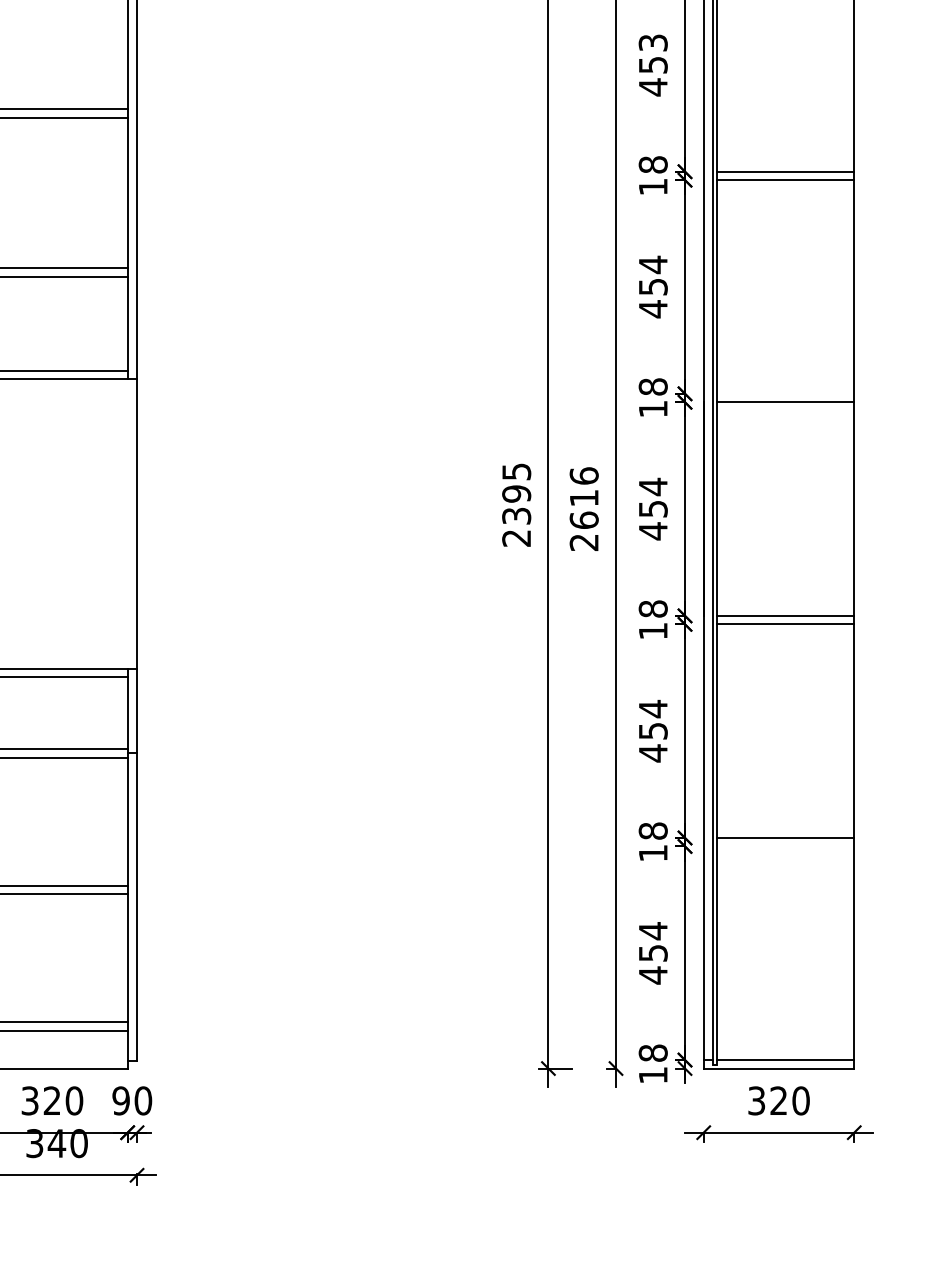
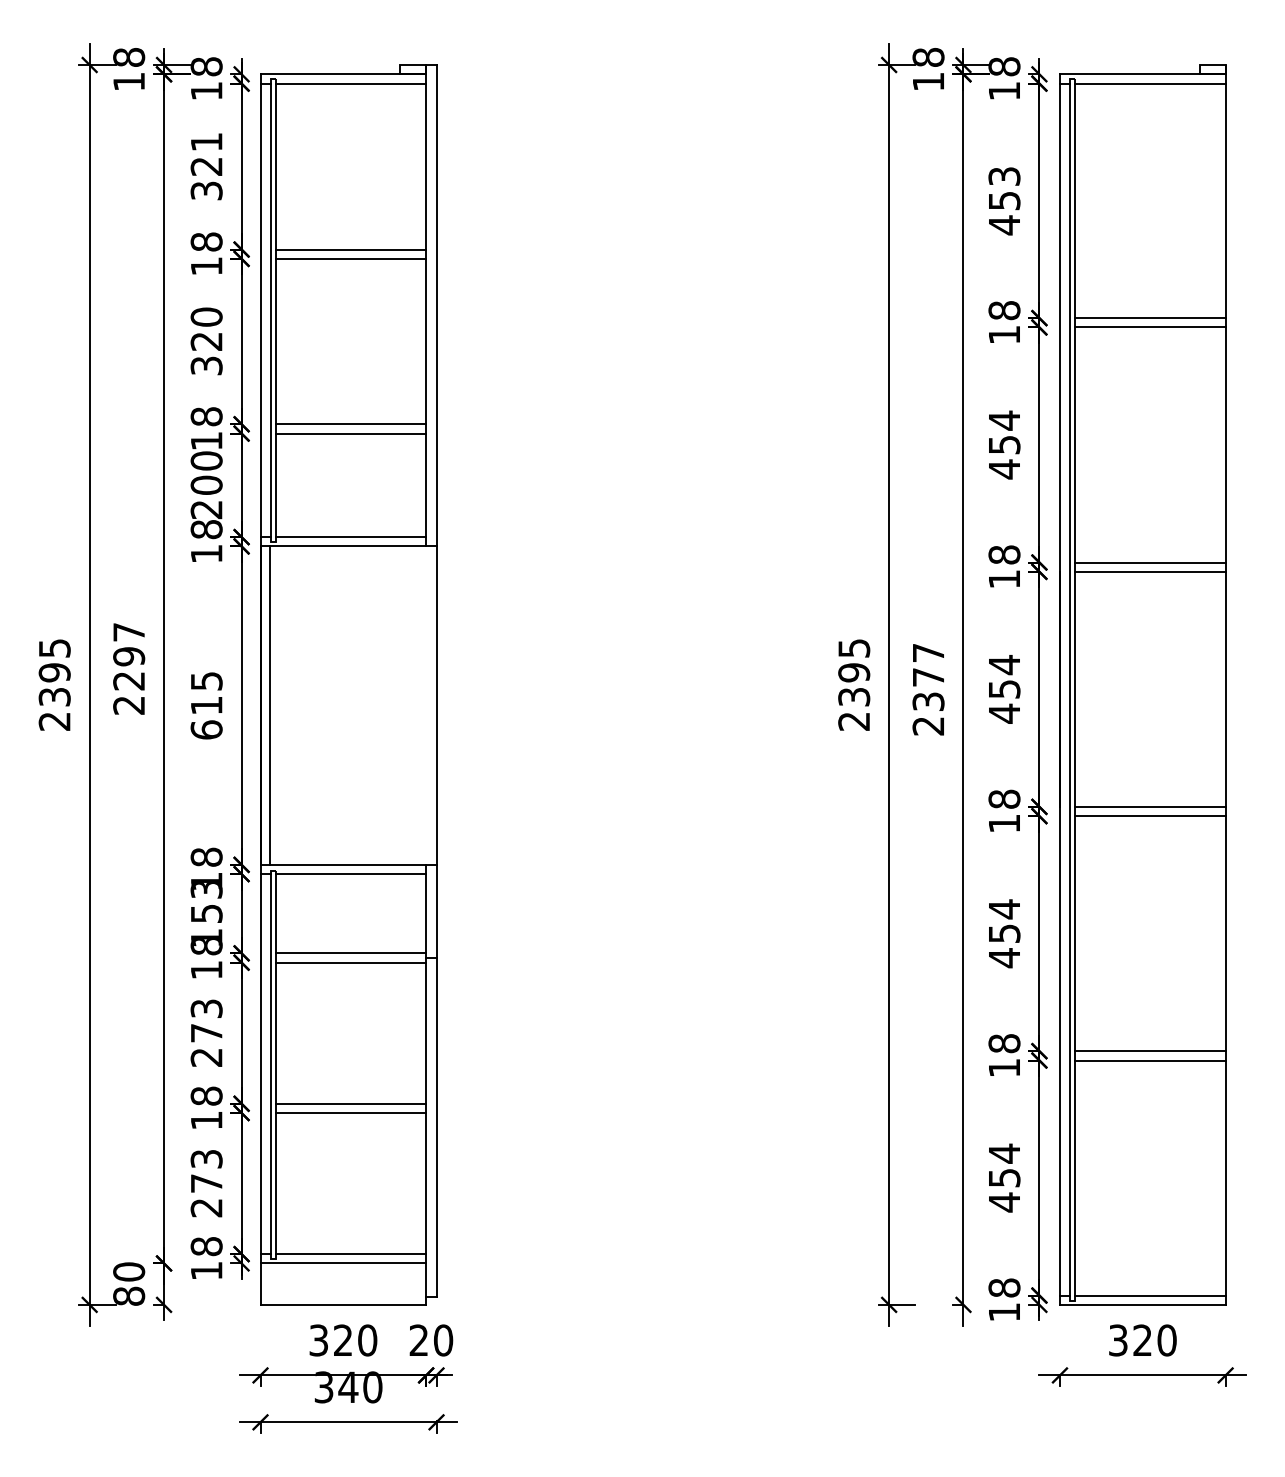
line: (785, 393) -> (1149, 562), added
text: (584, 498) -> (928, 677), 2616 -> 2377
line: (785, 846) -> (1149, 1060), added
text: (120, 1100) -> (418, 1340), 90 -> 20

